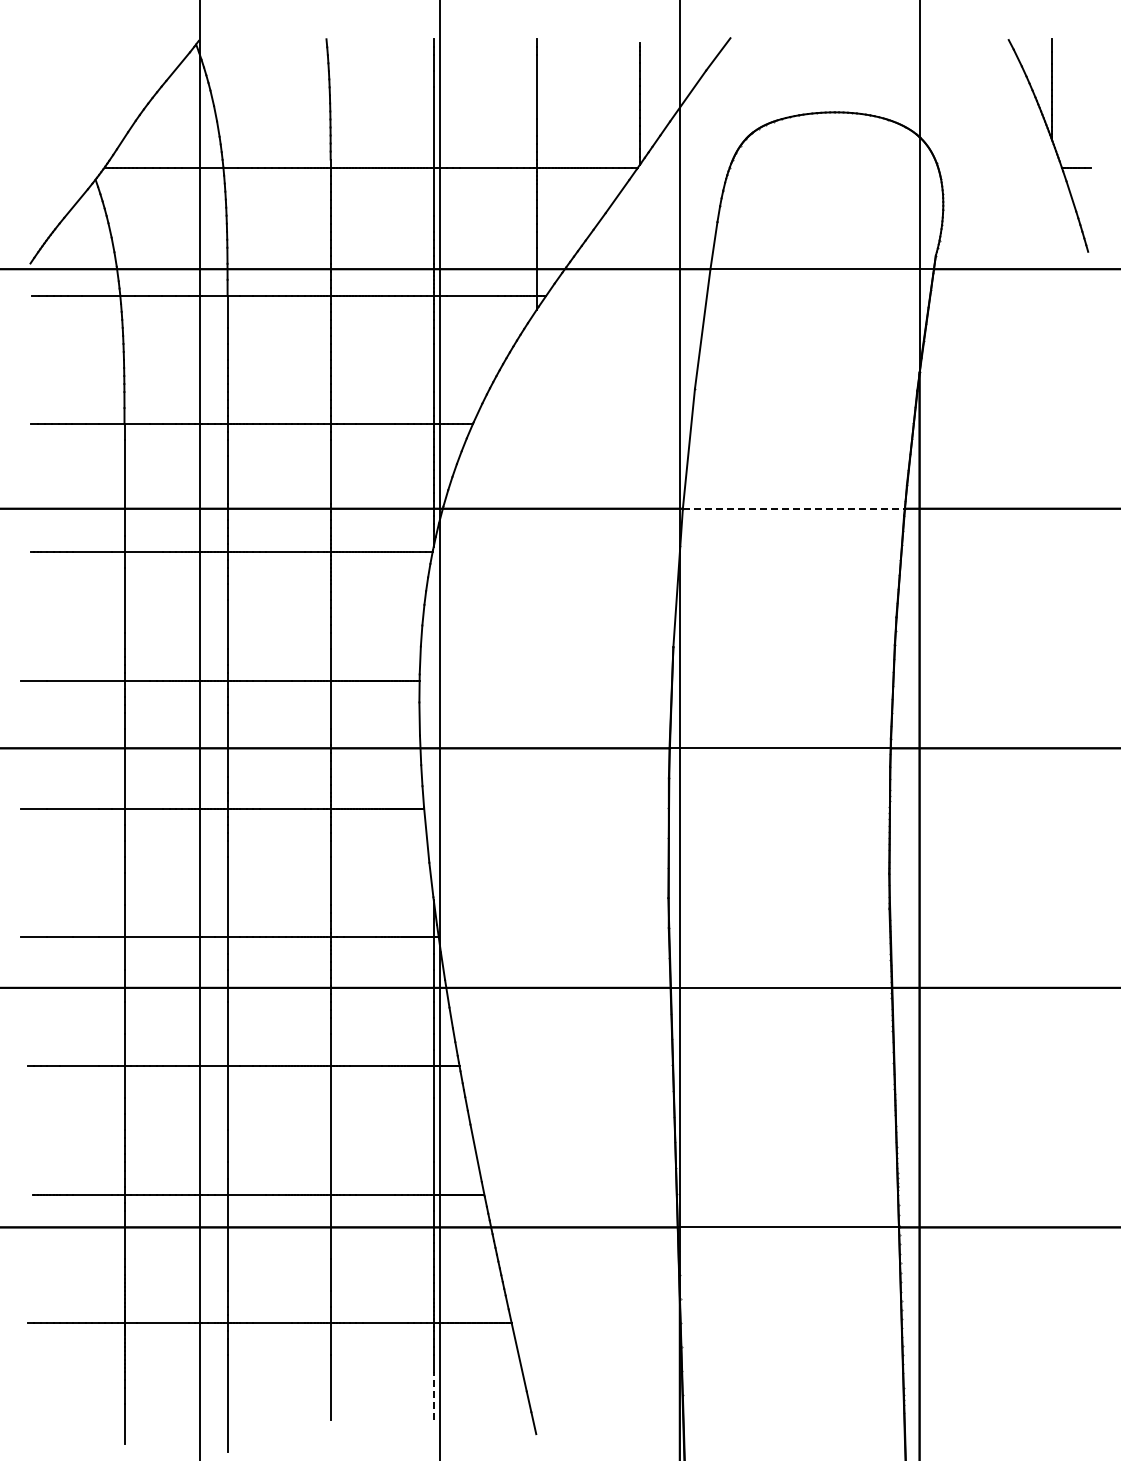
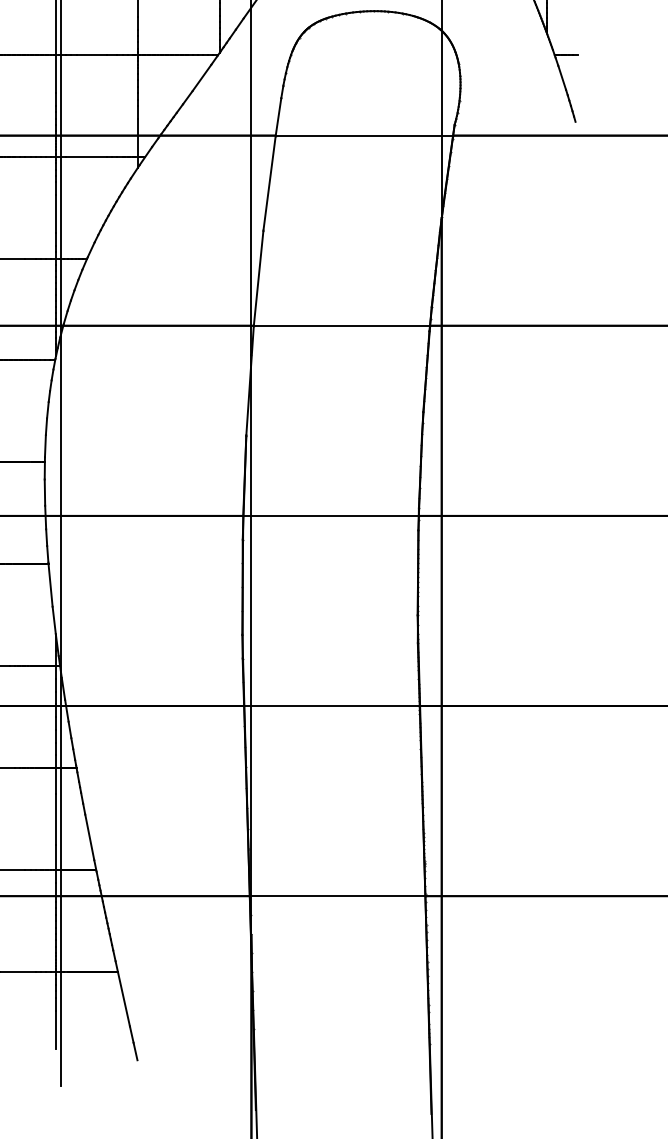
line: (793, 508) -> (341, 325), dashed -> solid
line: (433, 1395) -> (55, 1029), dashed -> solid

